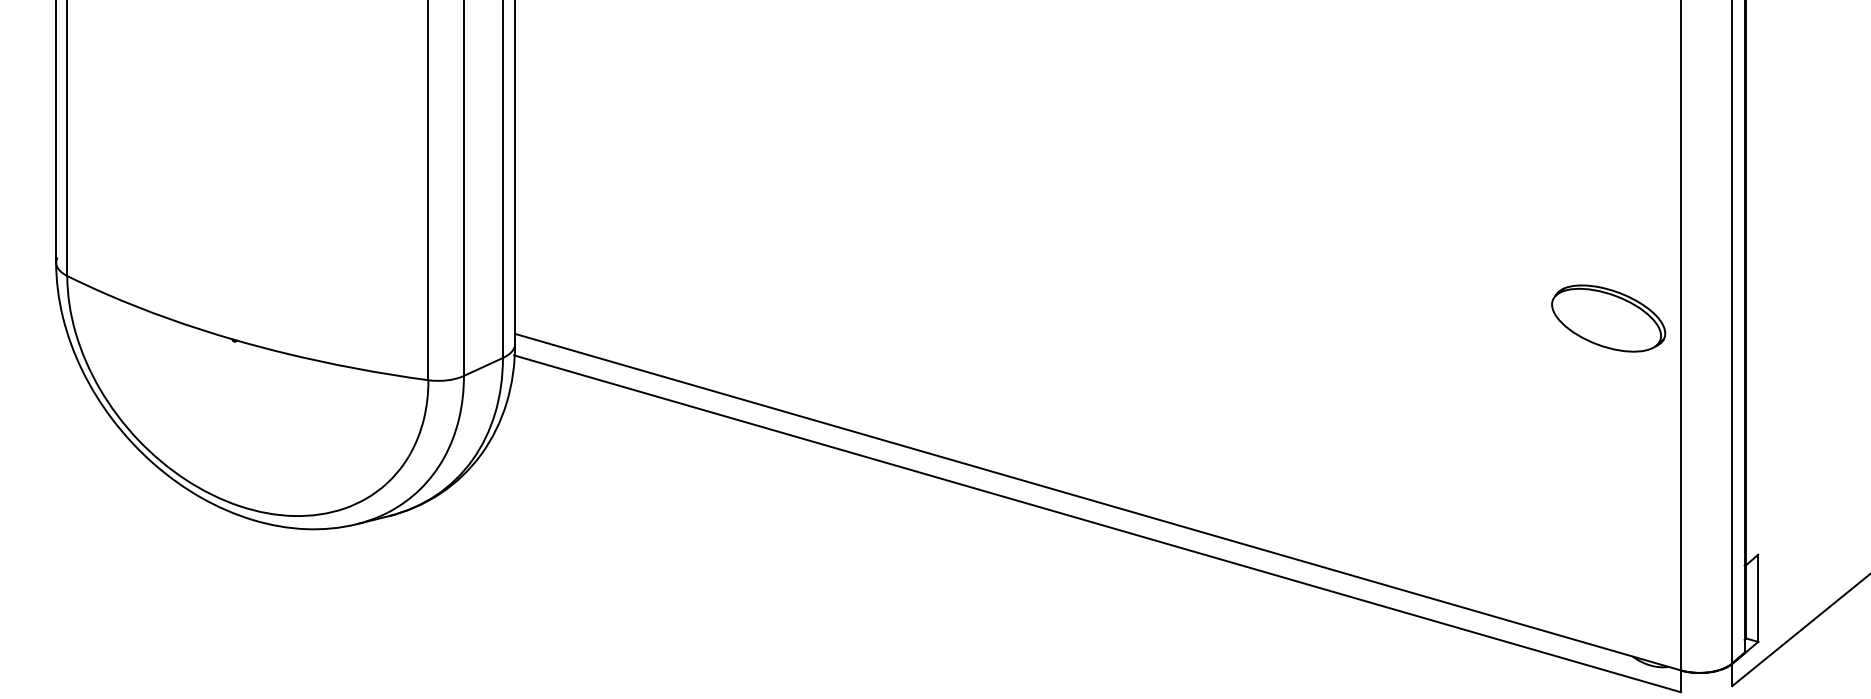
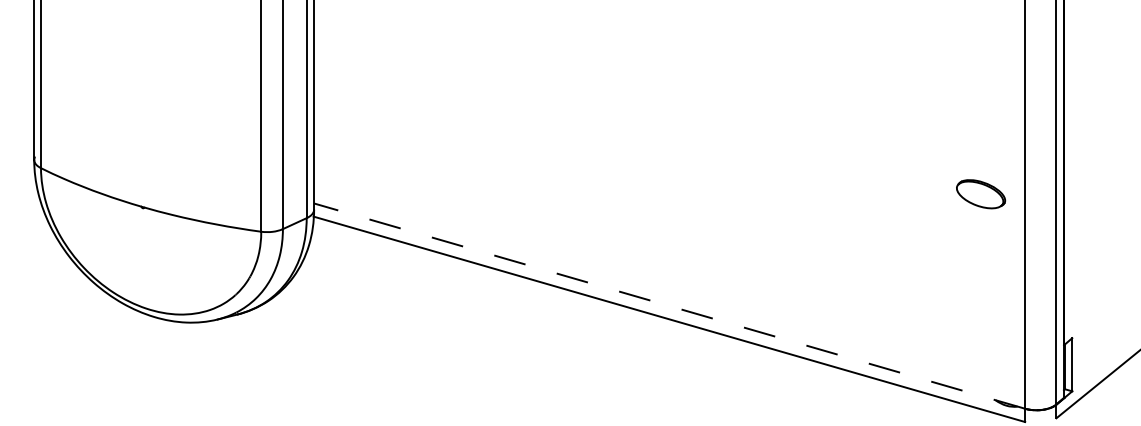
part: (1607, 319) -> (980, 194), size x0.7
line: (1097, 502) -> (669, 306), solid -> dashed

